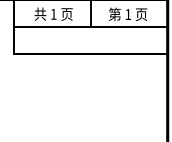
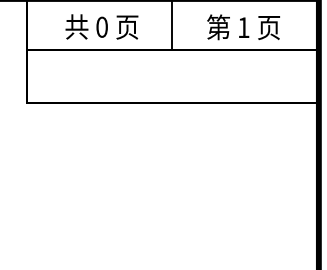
text: (53, 13) -> (101, 25), 1 -> 0

